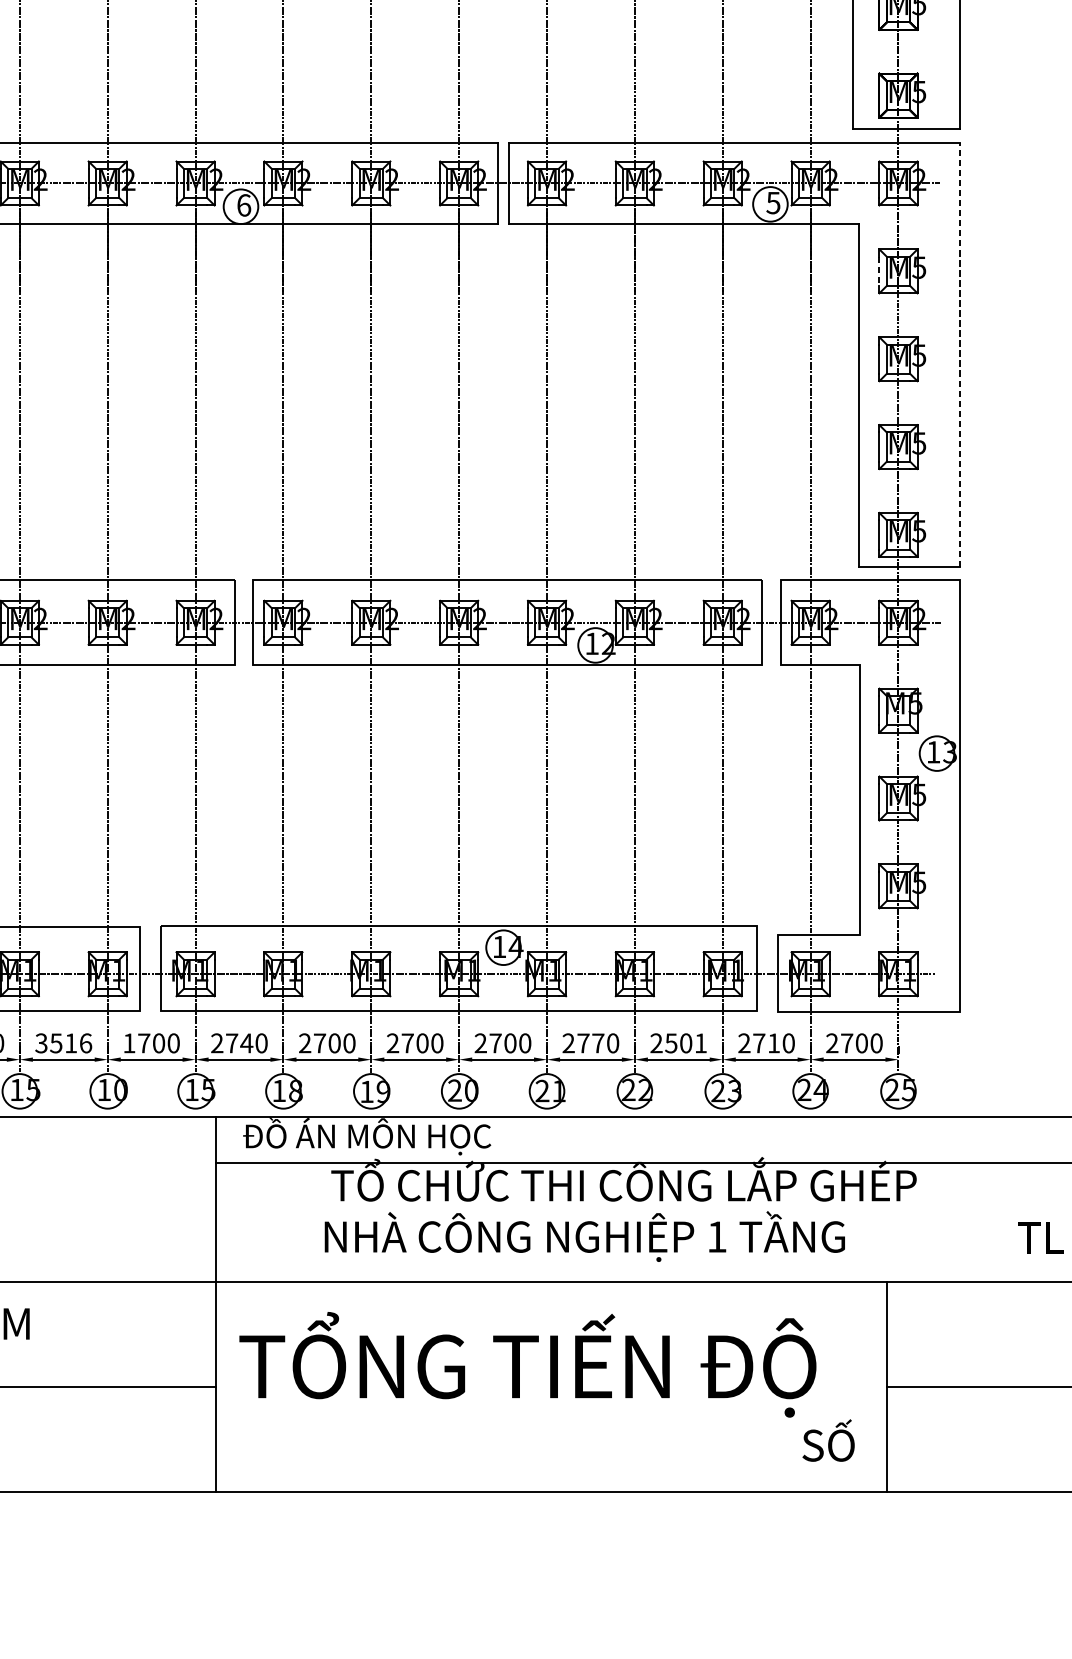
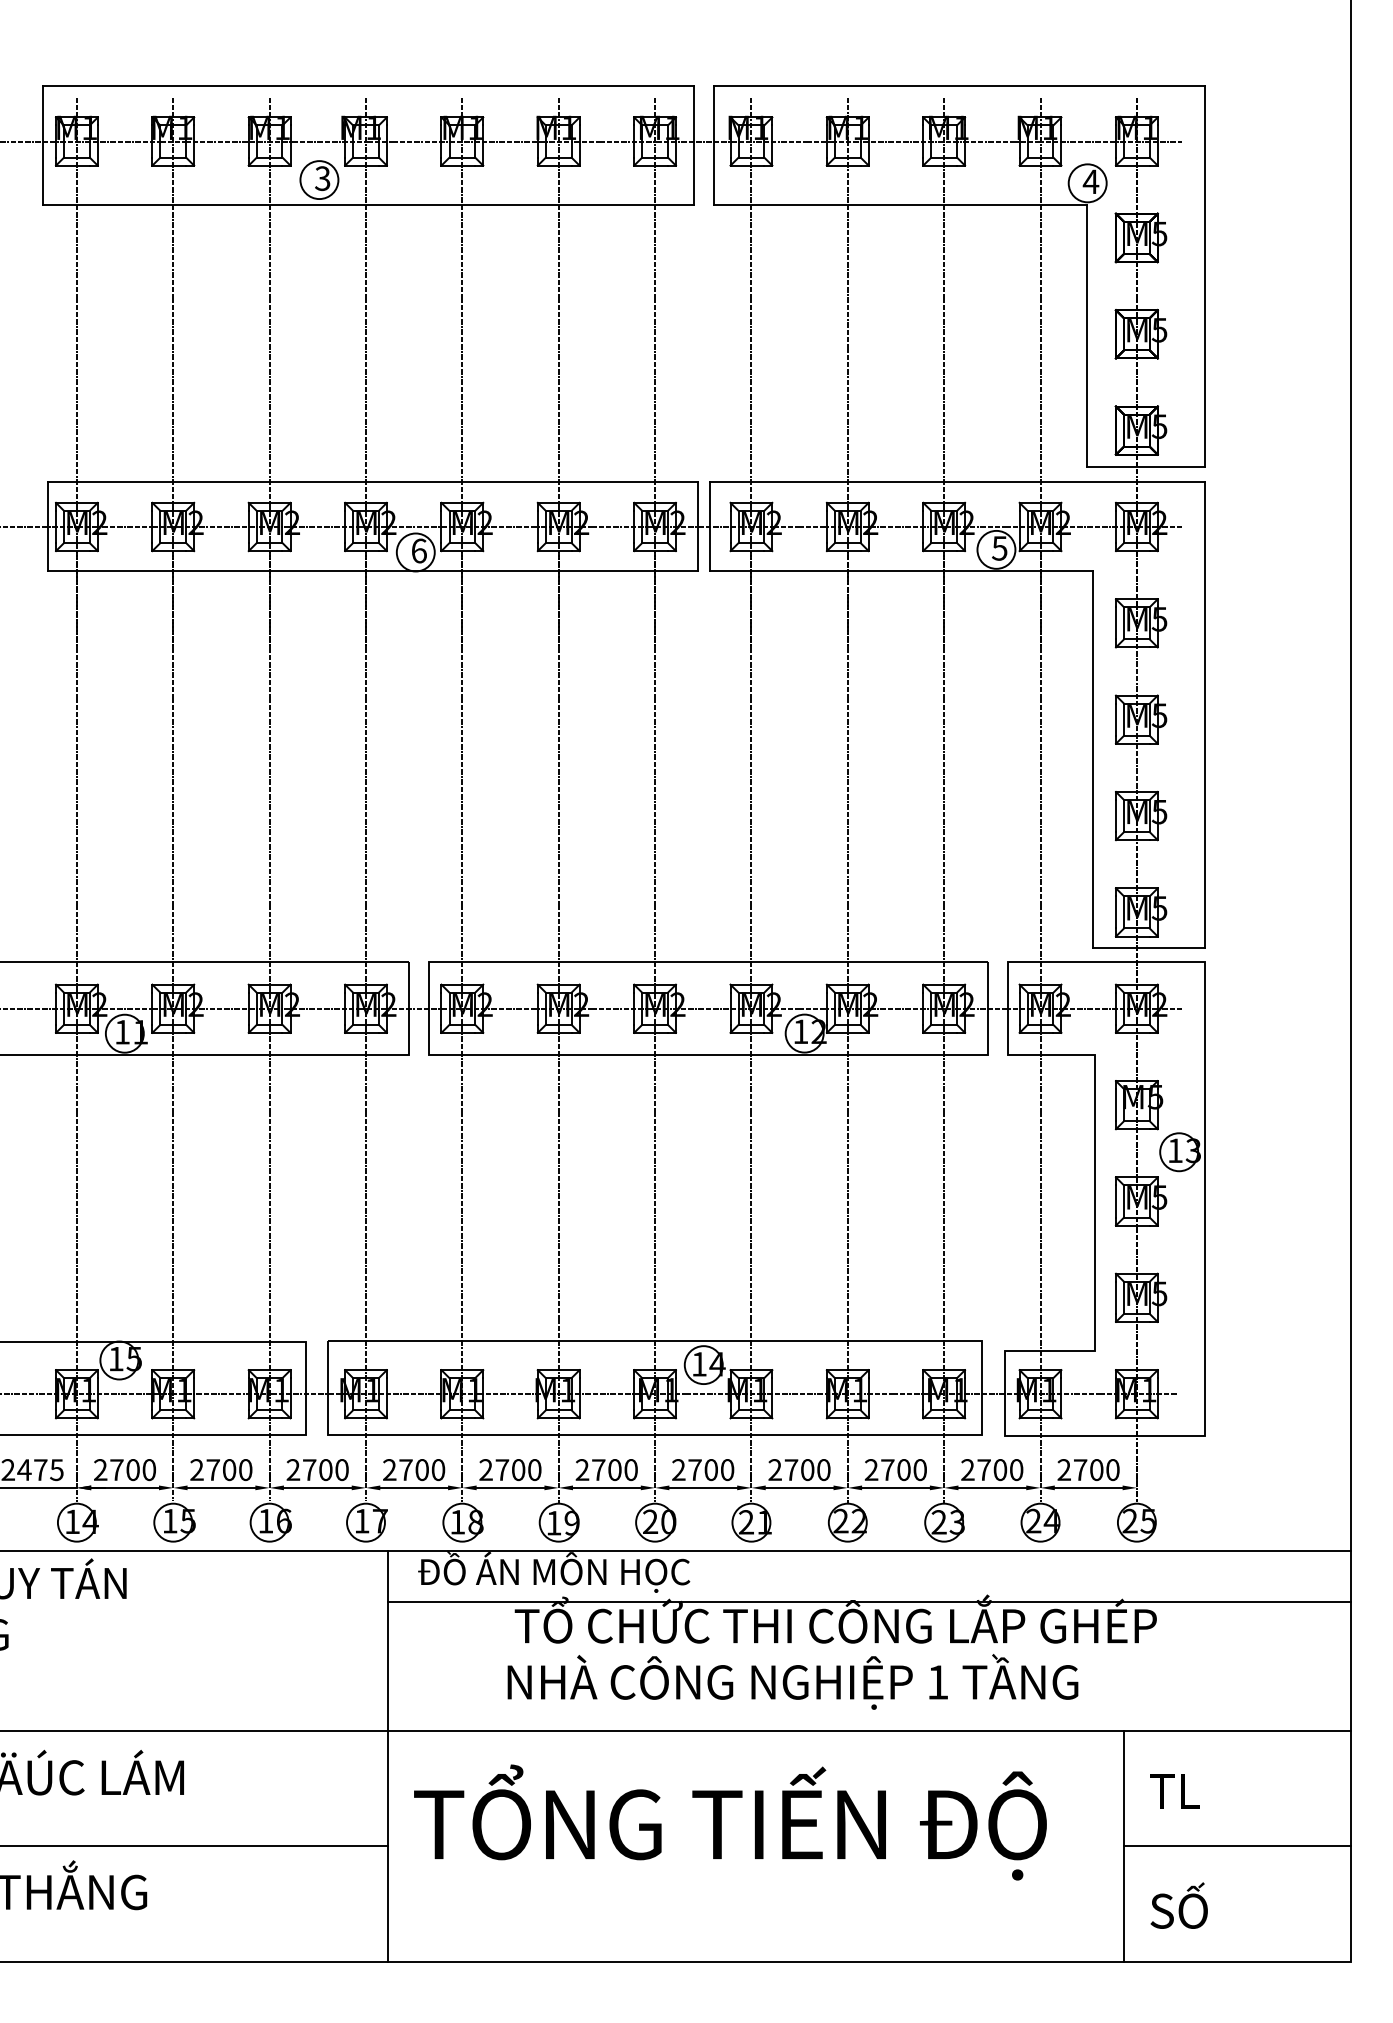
line: (879, 271) -> (1116, 623), dashed -> solid
line: (960, 355) -> (1204, 715), dashed -> solid
text: (129, 1042) -> (293, 1469), 1700 -> 2700
text: (63, 1043) -> (221, 1470), 3516 -> 2700
text: (246, 1043) -> (421, 1470), 2740 -> 2700
text: (598, 1043) -> (807, 1470), 2770 -> 2700
text: (685, 1043) -> (903, 1470), 2501 -> 2700
text: (774, 1043) -> (1000, 1470), 2710 -> 2700
text: (120, 1089) -> (283, 1520), 10 -> 16
text: (207, 1090) -> (379, 1521), 15 -> 17
text: (1040, 1238) -> (1174, 1791), moved
text: (827, 1440) -> (1178, 1905), moved

